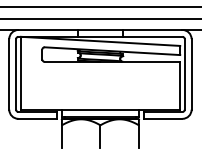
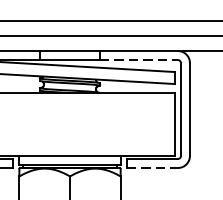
line: (152, 36) -> (138, 59), solid -> dashed
line: (163, 118) -> (152, 167), solid -> dashed

